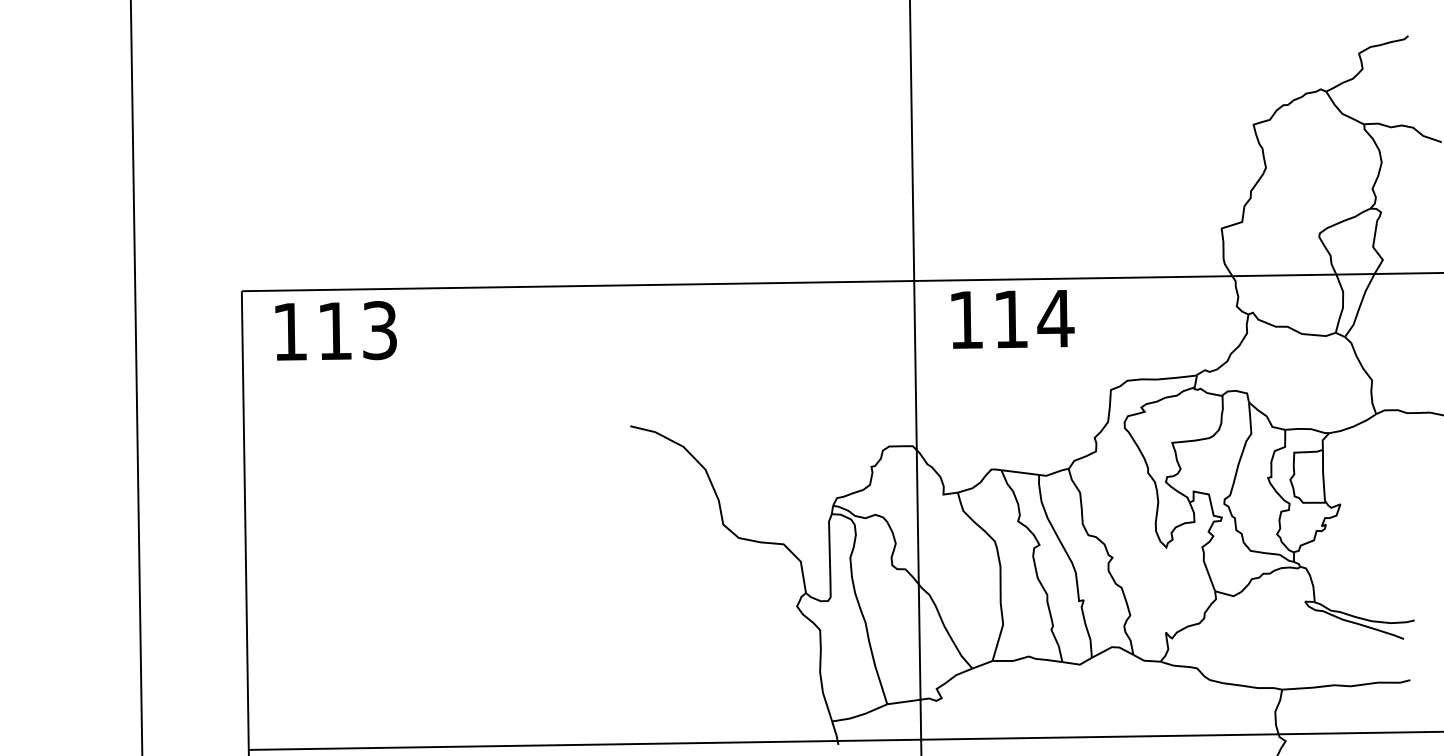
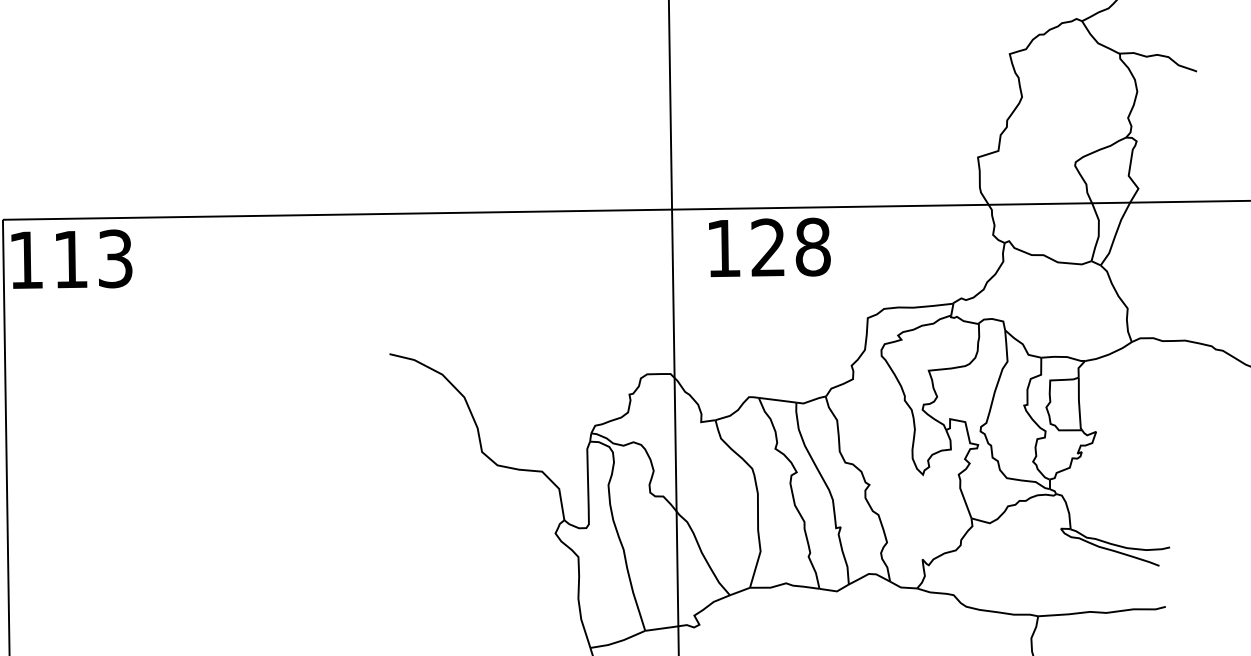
text: (1034, 318) -> (791, 246), 114 -> 128
text: (335, 330) -> (71, 258), moved

